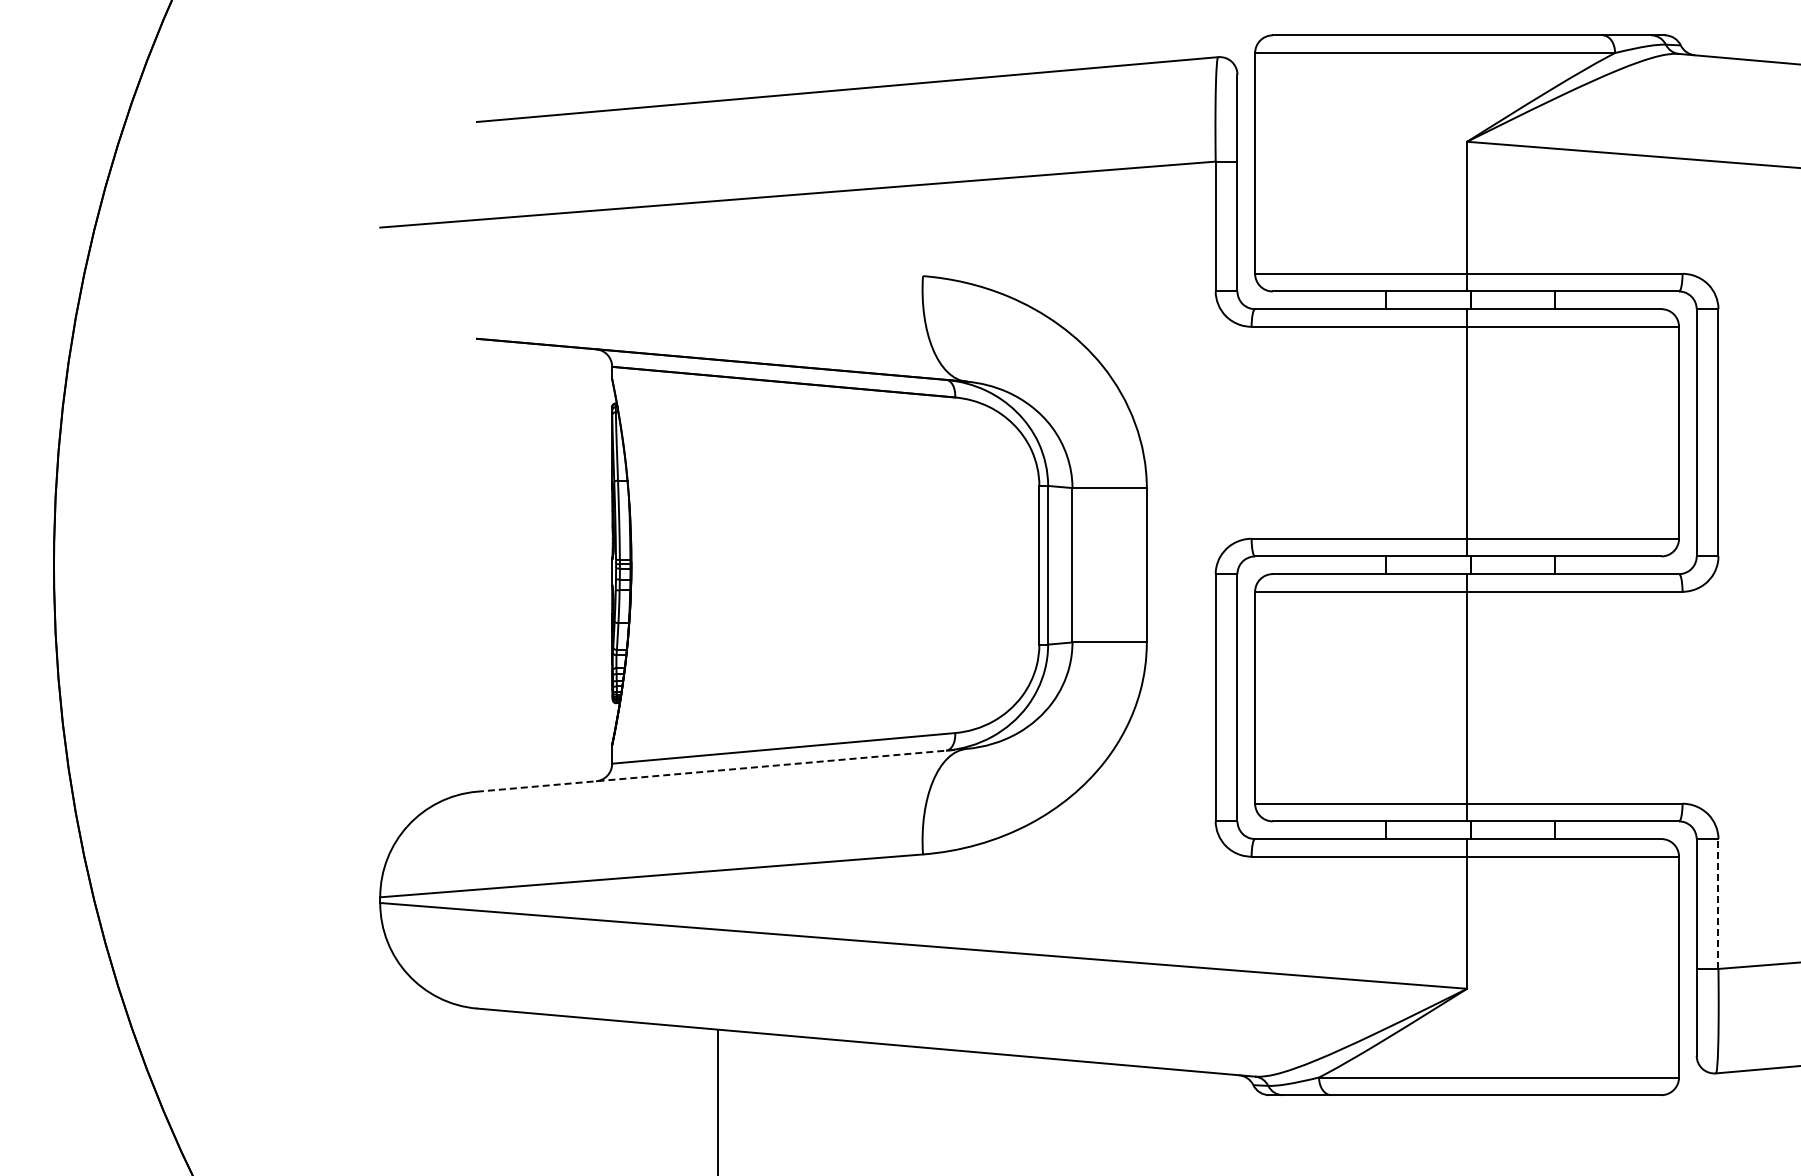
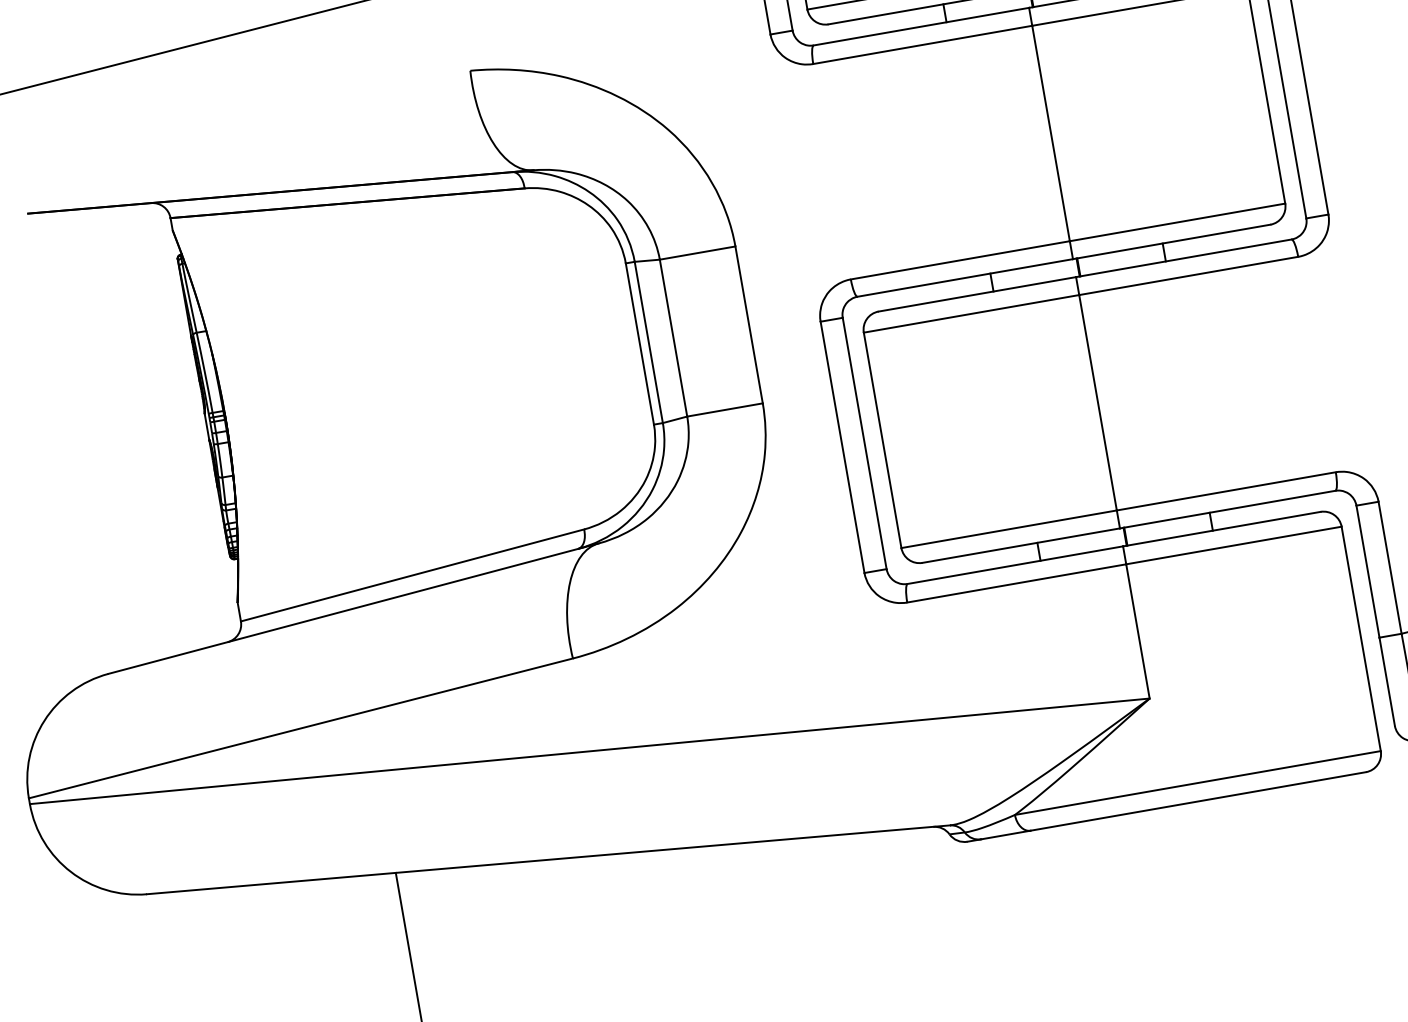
line: (721, 770) -> (353, 608), dashed -> solid
line: (1718, 904) -> (1390, 568), dashed -> solid

